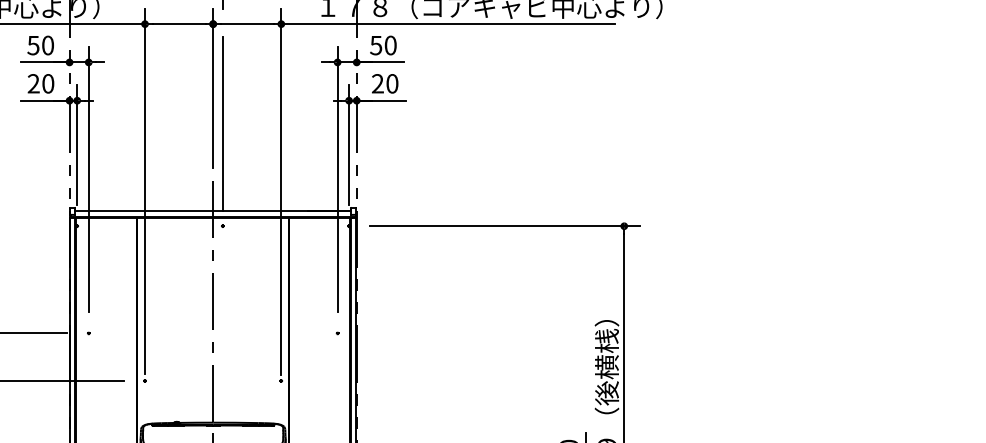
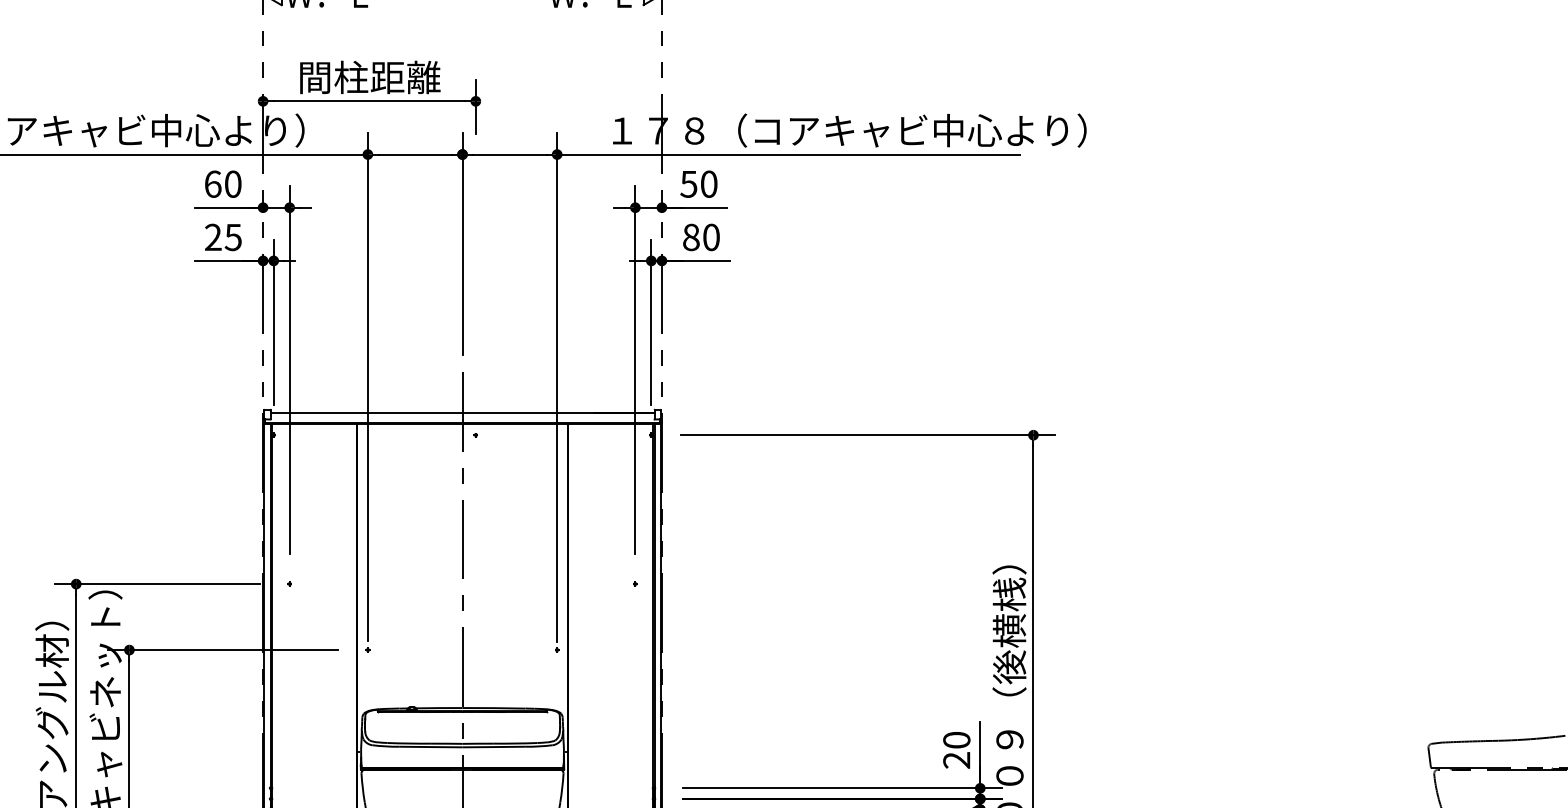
text: (33, 44) -> (212, 183), 50 -> 60
text: (47, 83) -> (232, 237), 20 -> 25
text: (378, 83) -> (691, 237), 20 -> 80
line: (222, 124) -> (475, 293), removed

